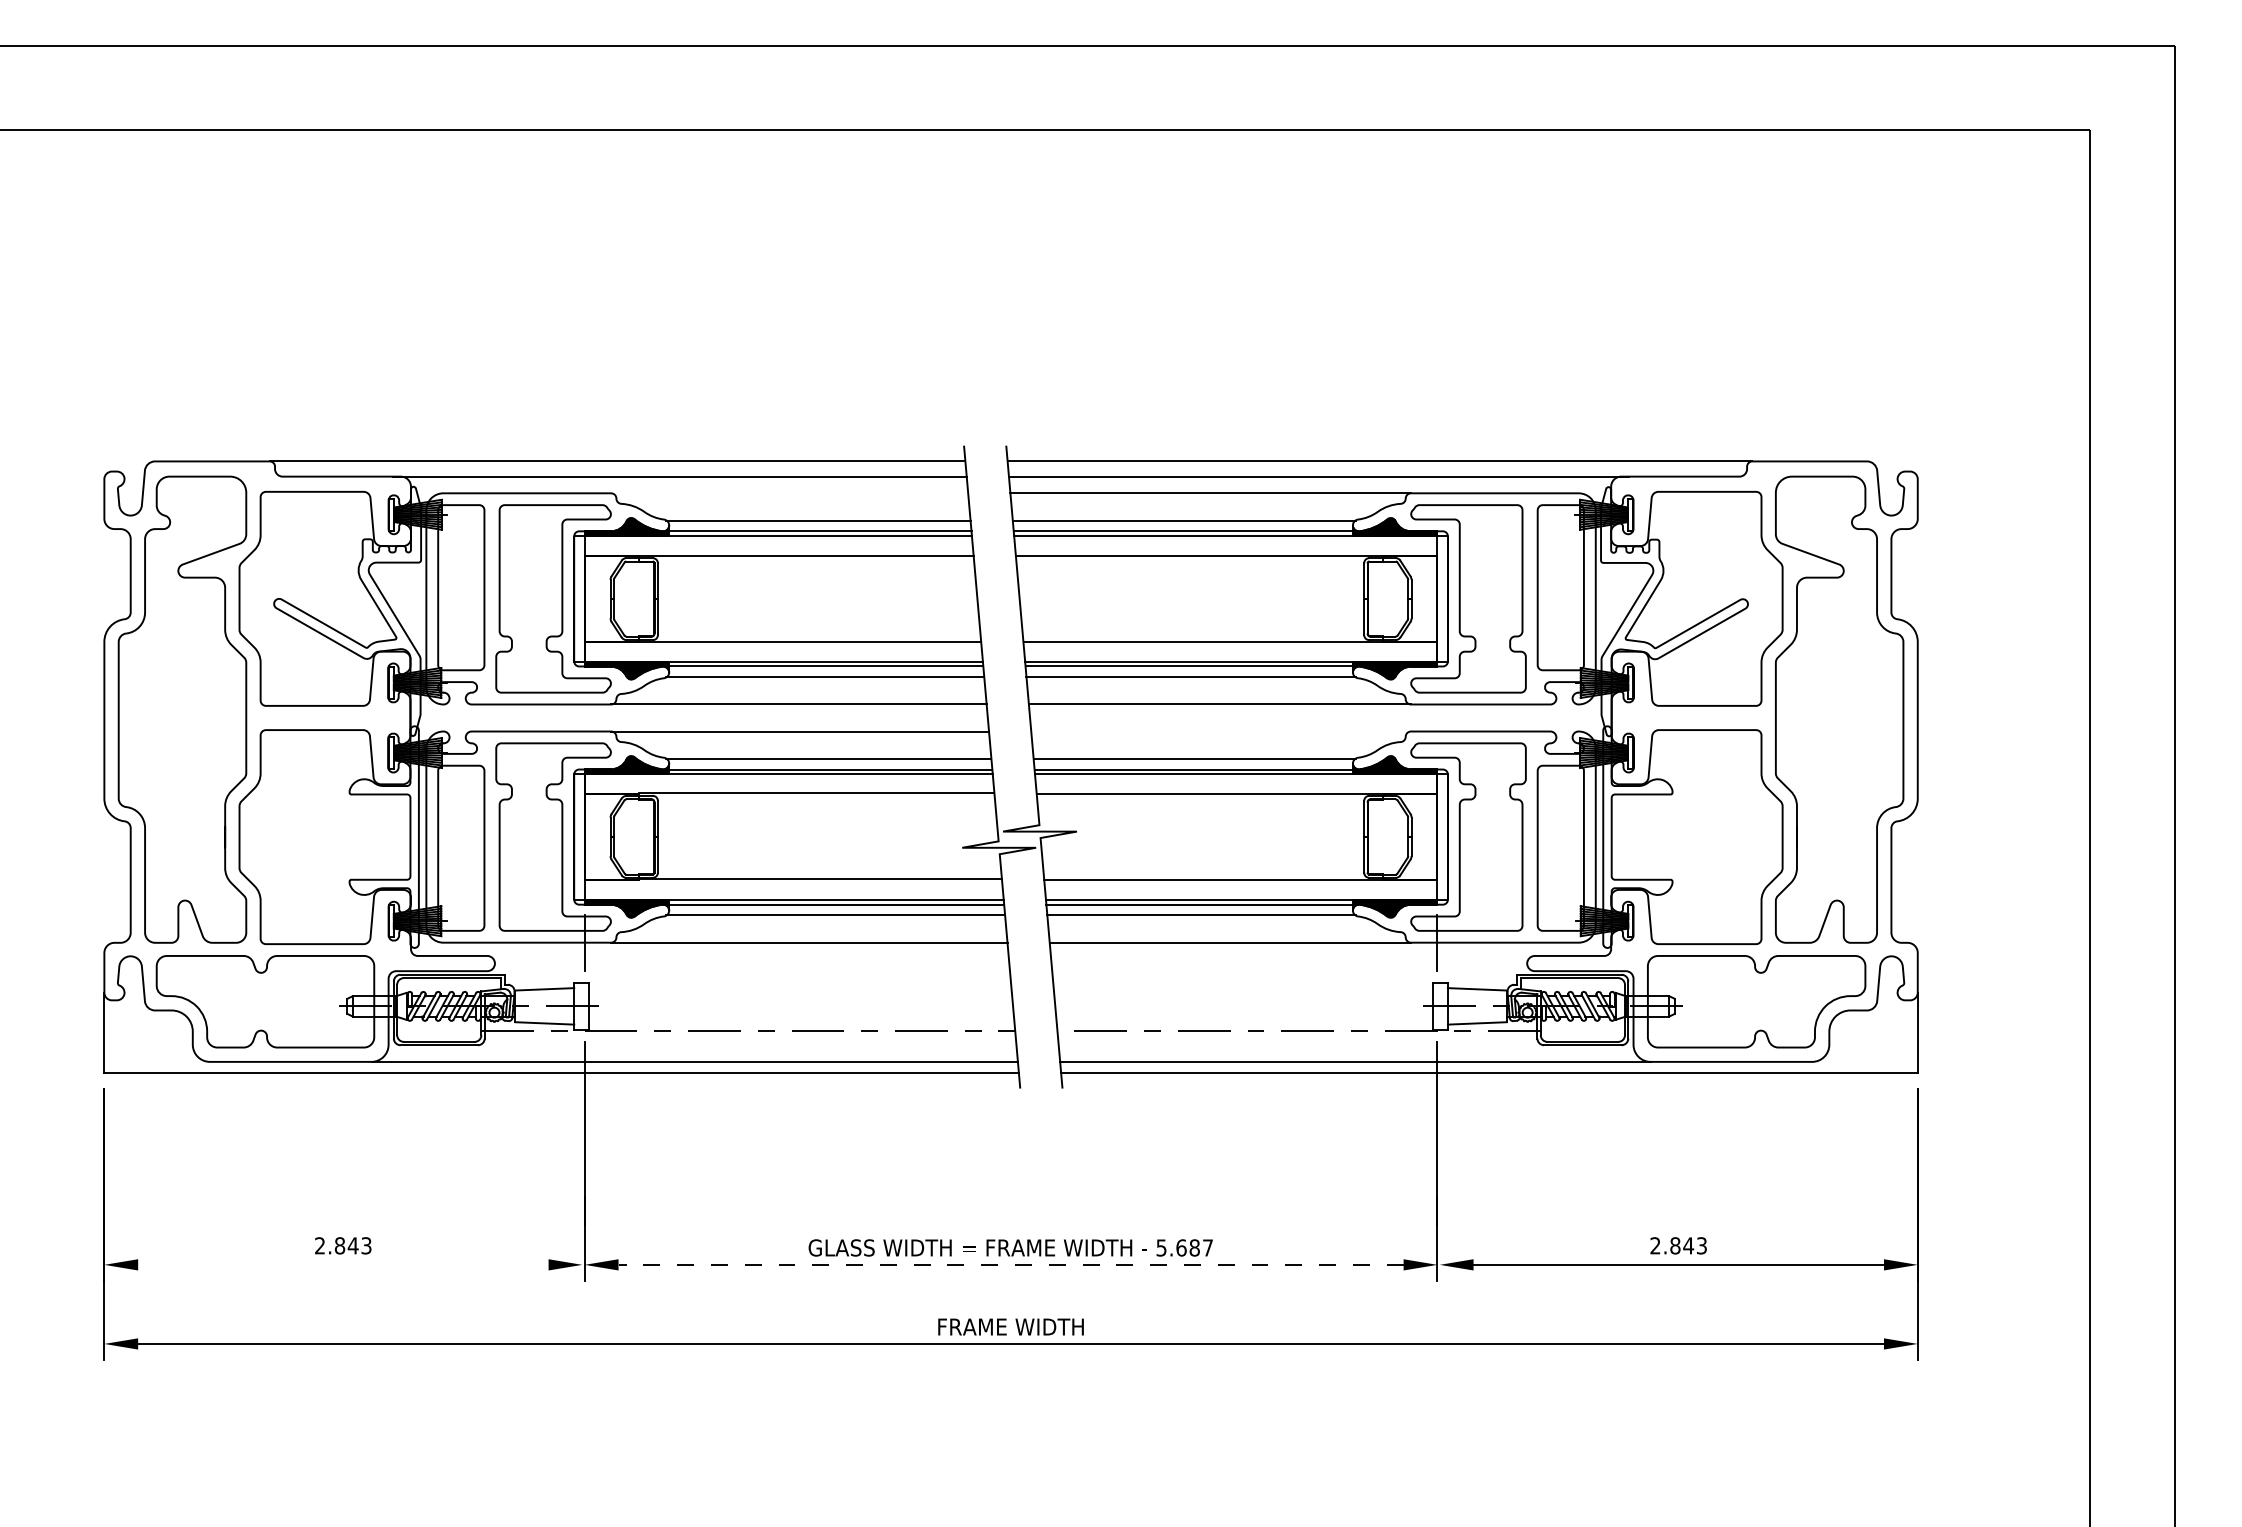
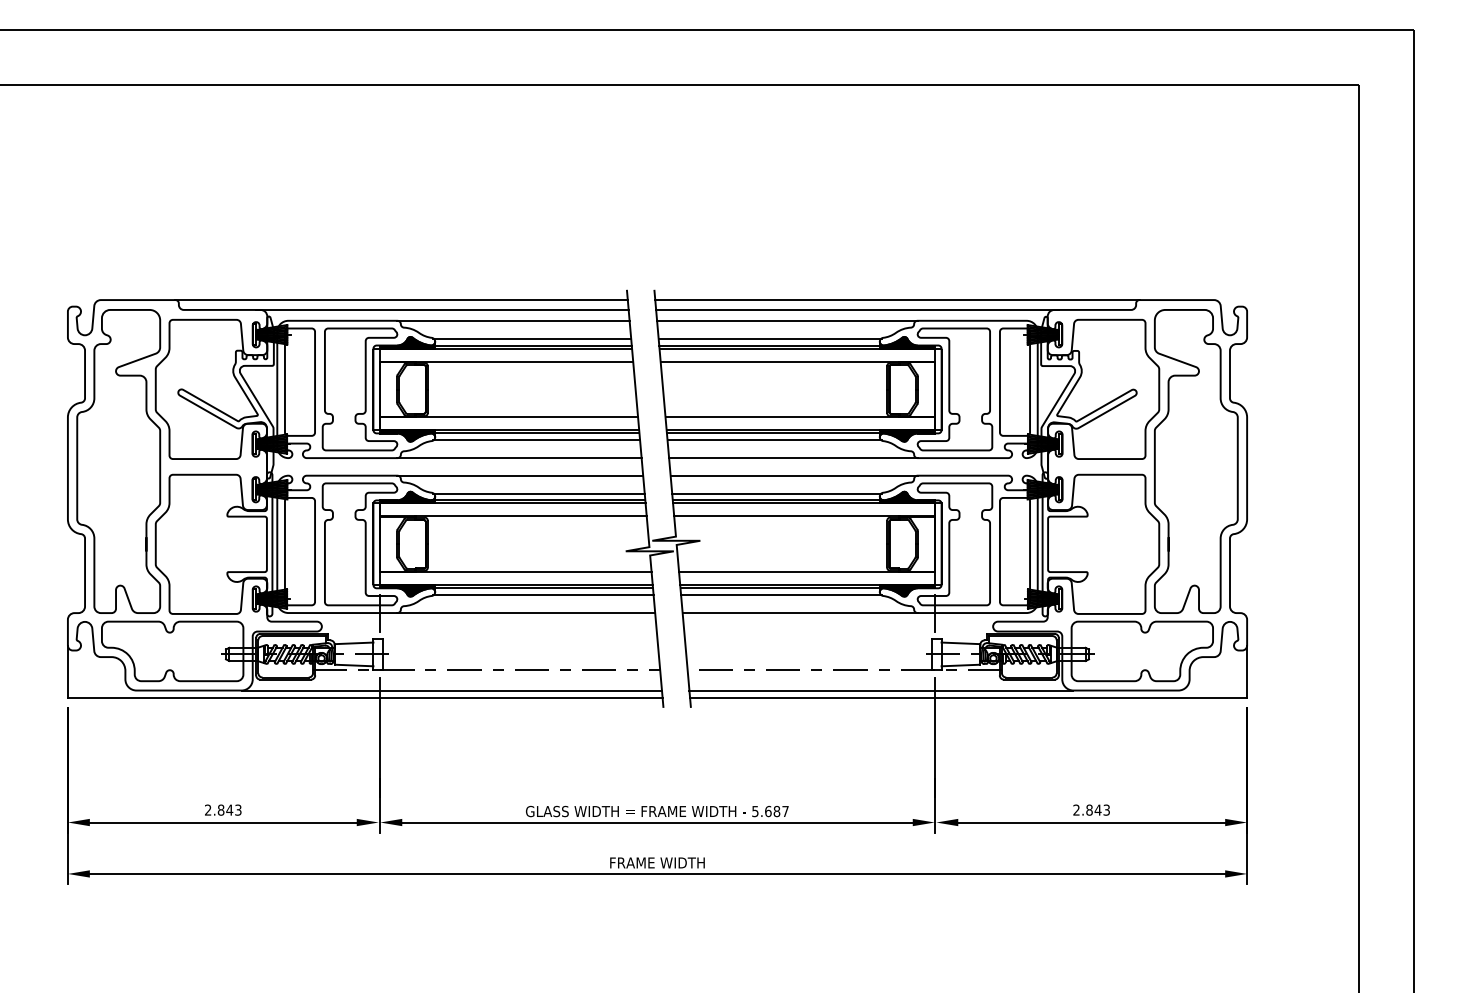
line: (789, 492) -> (513, 320), added
line: (1220, 731) -> (793, 475), added
line: (342, 1264) -> (222, 822), added
line: (1011, 1264) -> (657, 822), dashed -> solid

